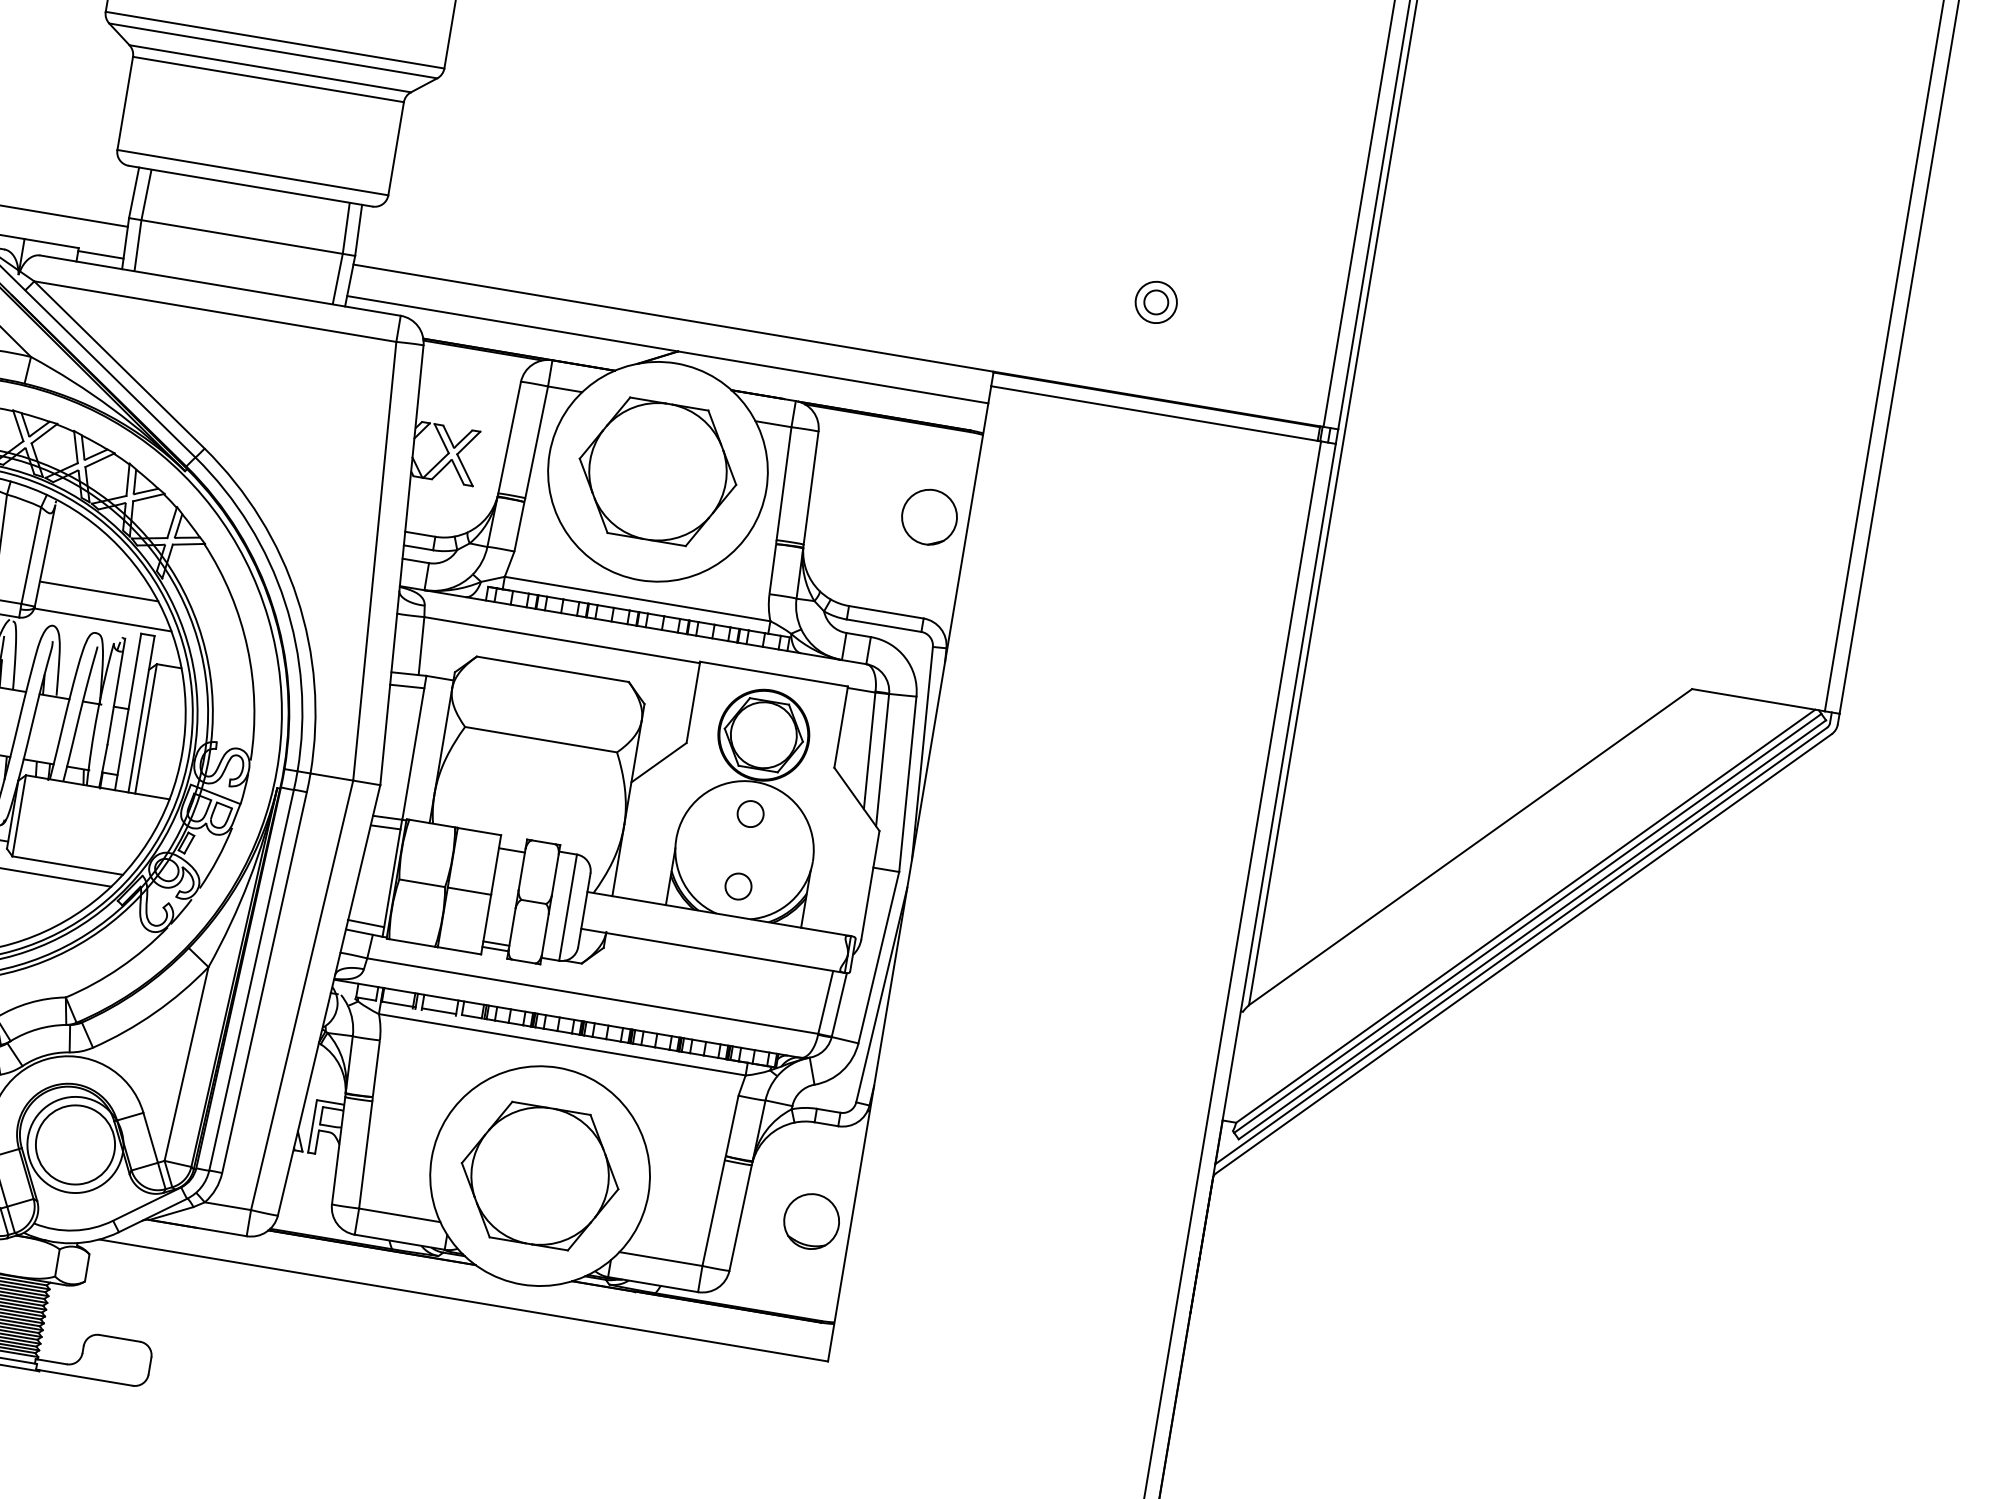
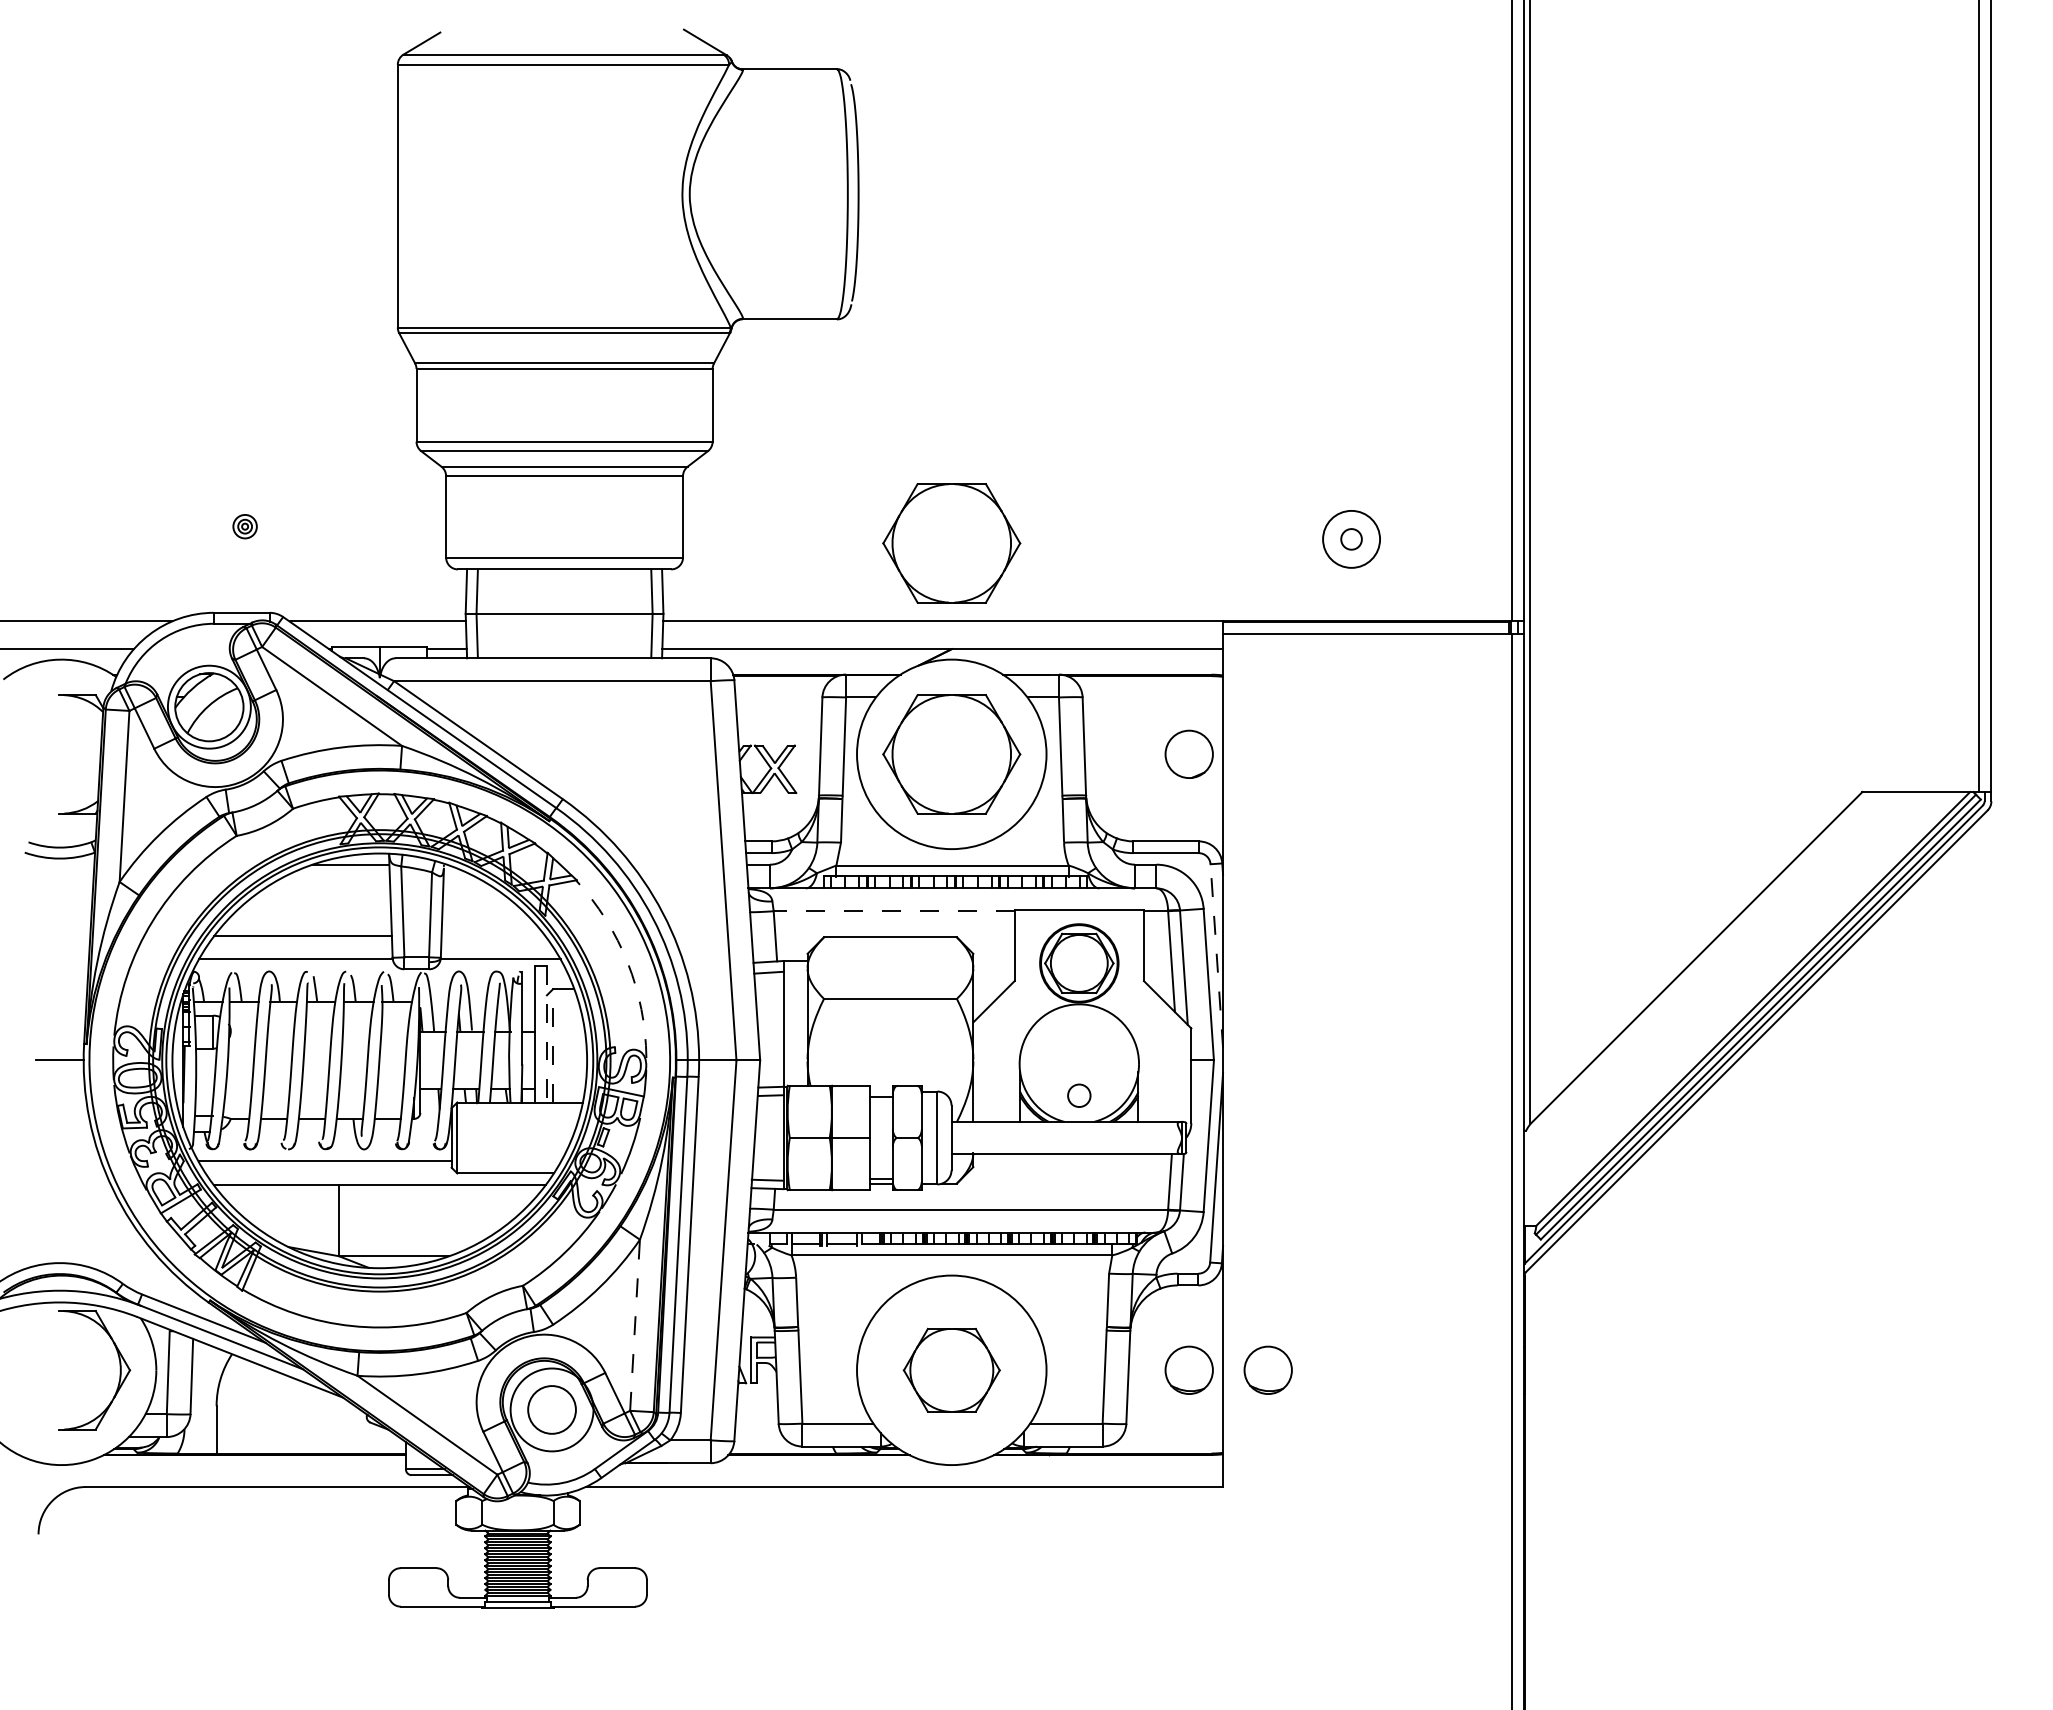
part: (698, 230) -> (951, 543), added
circle: (1156, 302) -> (1351, 539), size x1.6
line: (99, 591) -> (493, 935), removed
line: (561, 640) -> (893, 911), solid -> dashed
arc: (247, 647) -> (627, 962), solid -> dashed
line: (140, 714) -> (546, 1034), solid -> dashed
line: (145, 728) -> (552, 1045), solid -> dashed
line: (922, 752) -> (1216, 955), solid -> dashed
circle: (750, 814) -> (1079, 1032), removed
line: (187, 1064) -> (635, 1325), solid -> dashed
circle: (74, 1144) -> (551, 1409), size x0.7
part: (539, 1176) -> (951, 1370), size x0.7
part: (901, 1235) -> (1267, 1369), added

